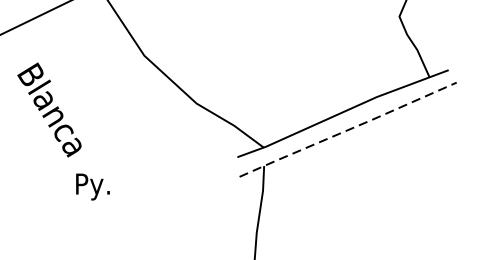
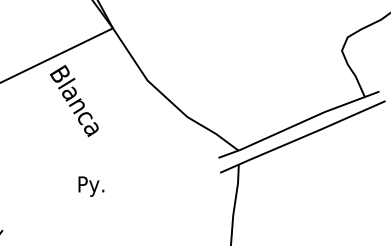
text: (48, 109) -> (73, 100), moved
line: (347, 130) -> (302, 137), dashed -> solid
text: (93, 186) -> (91, 186), moved

